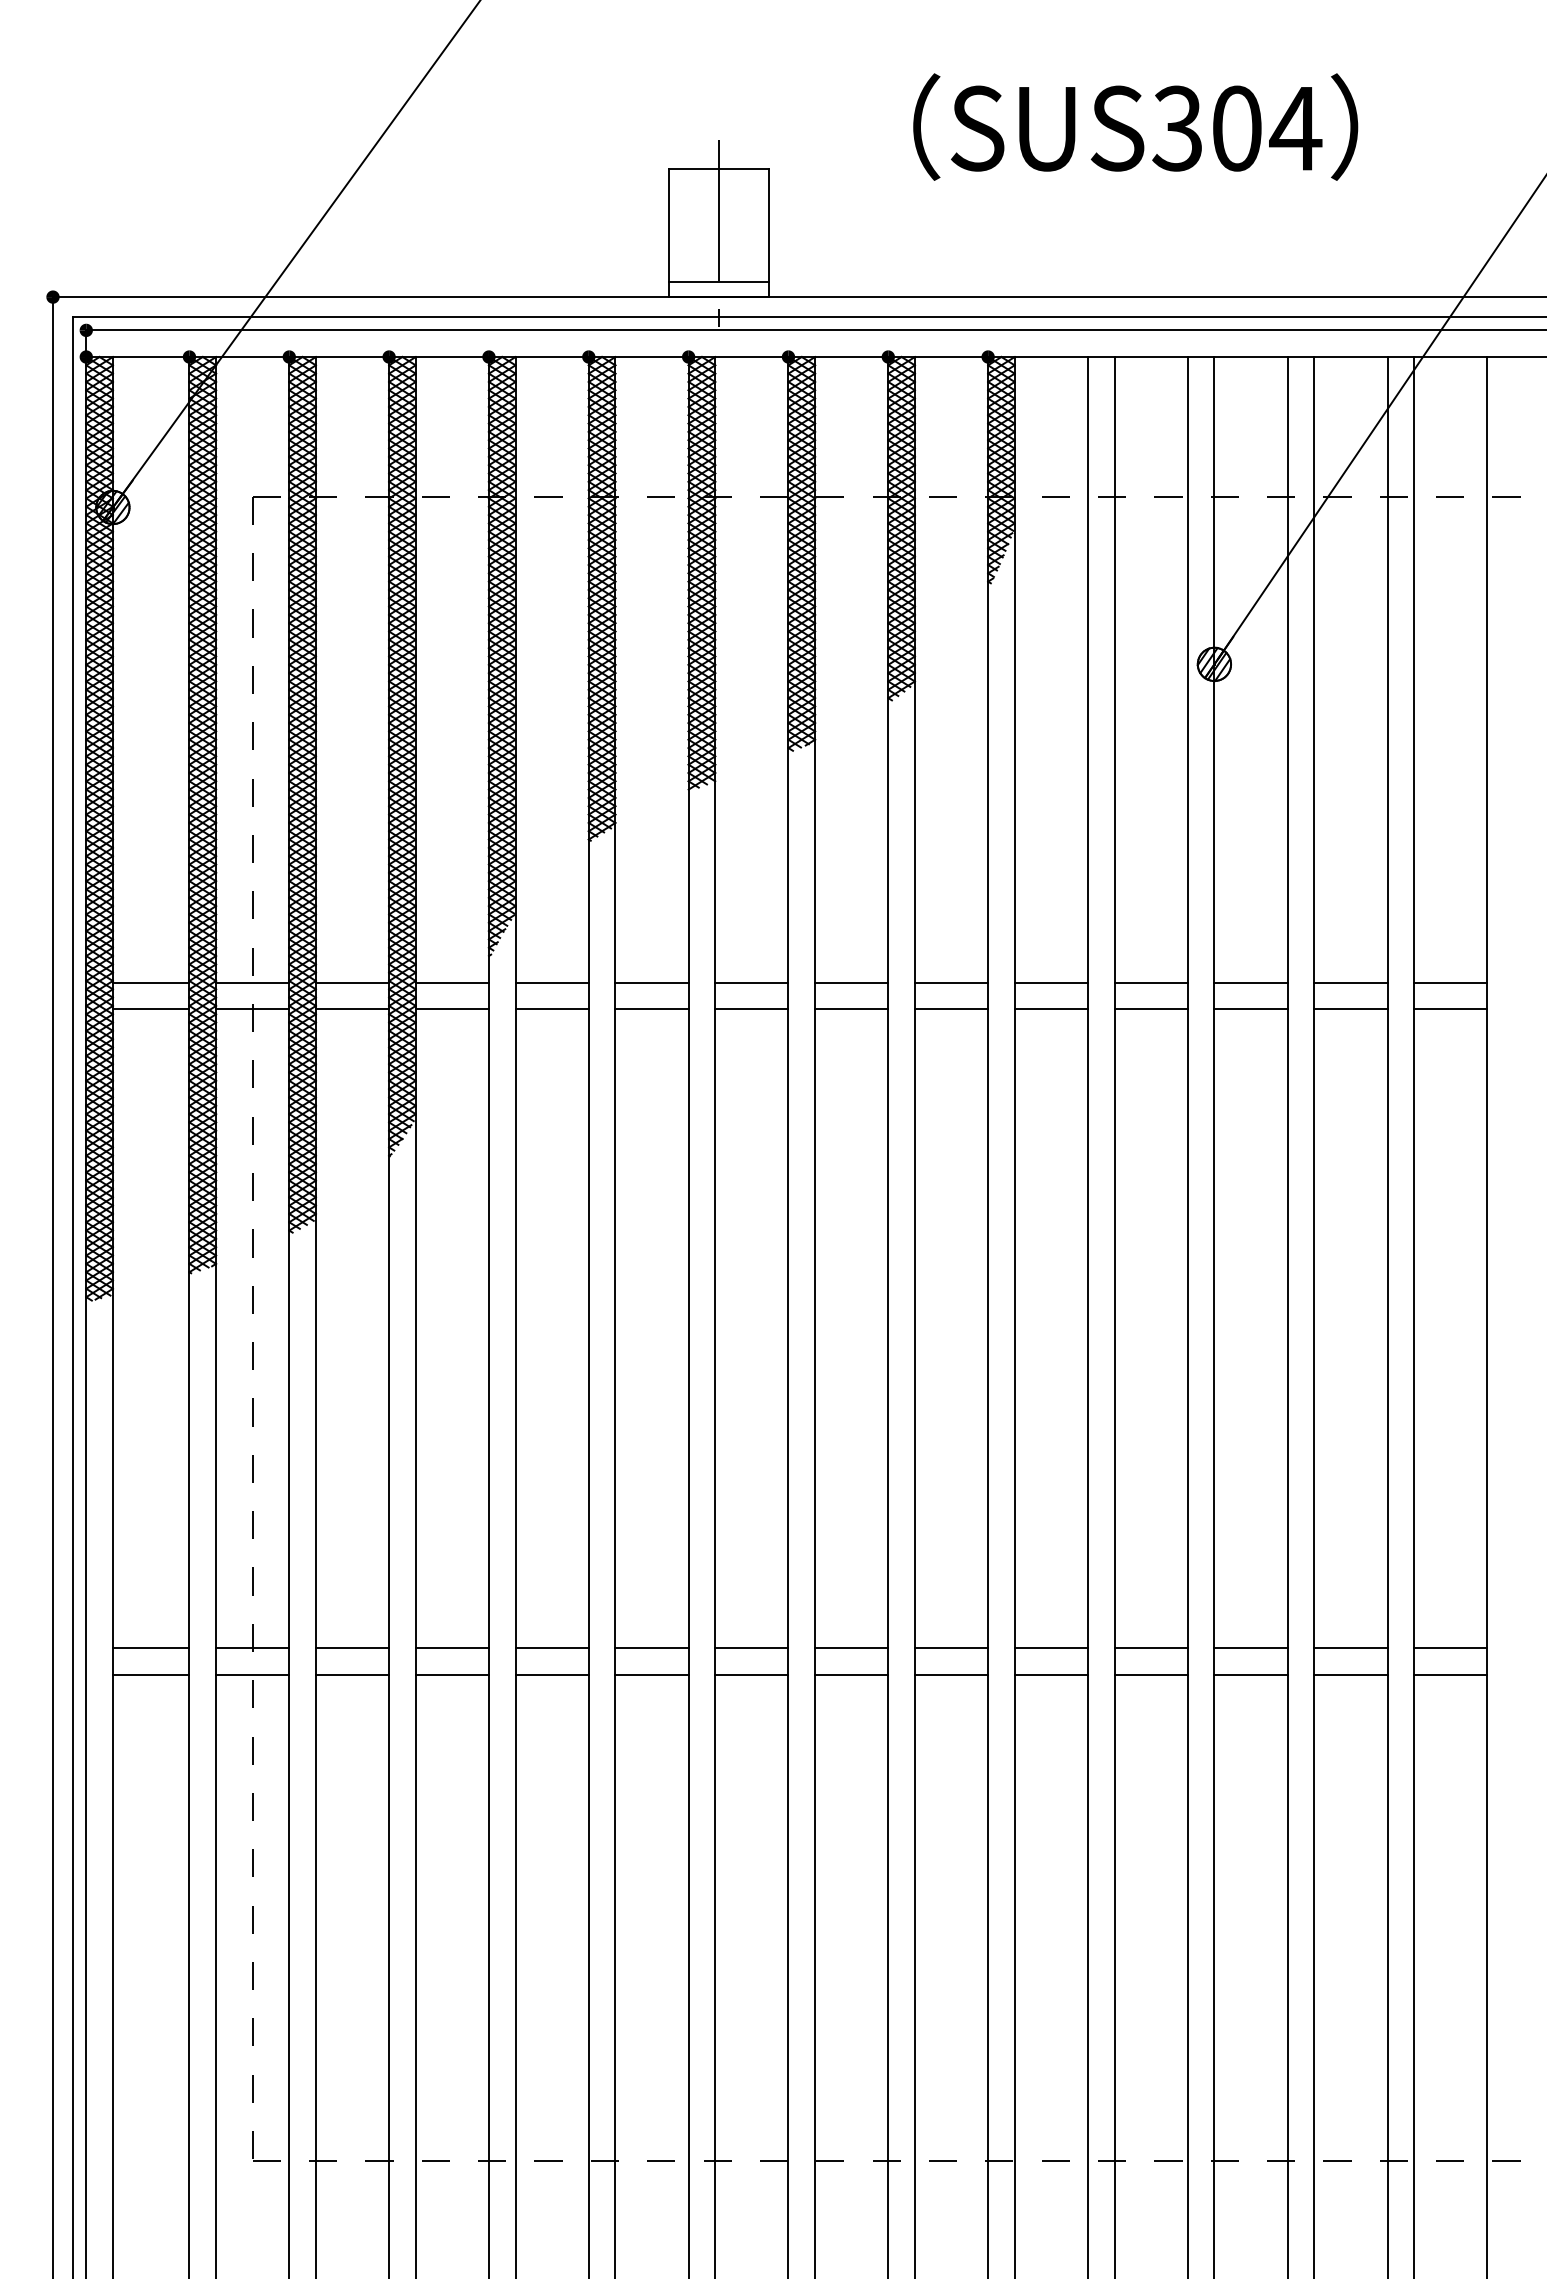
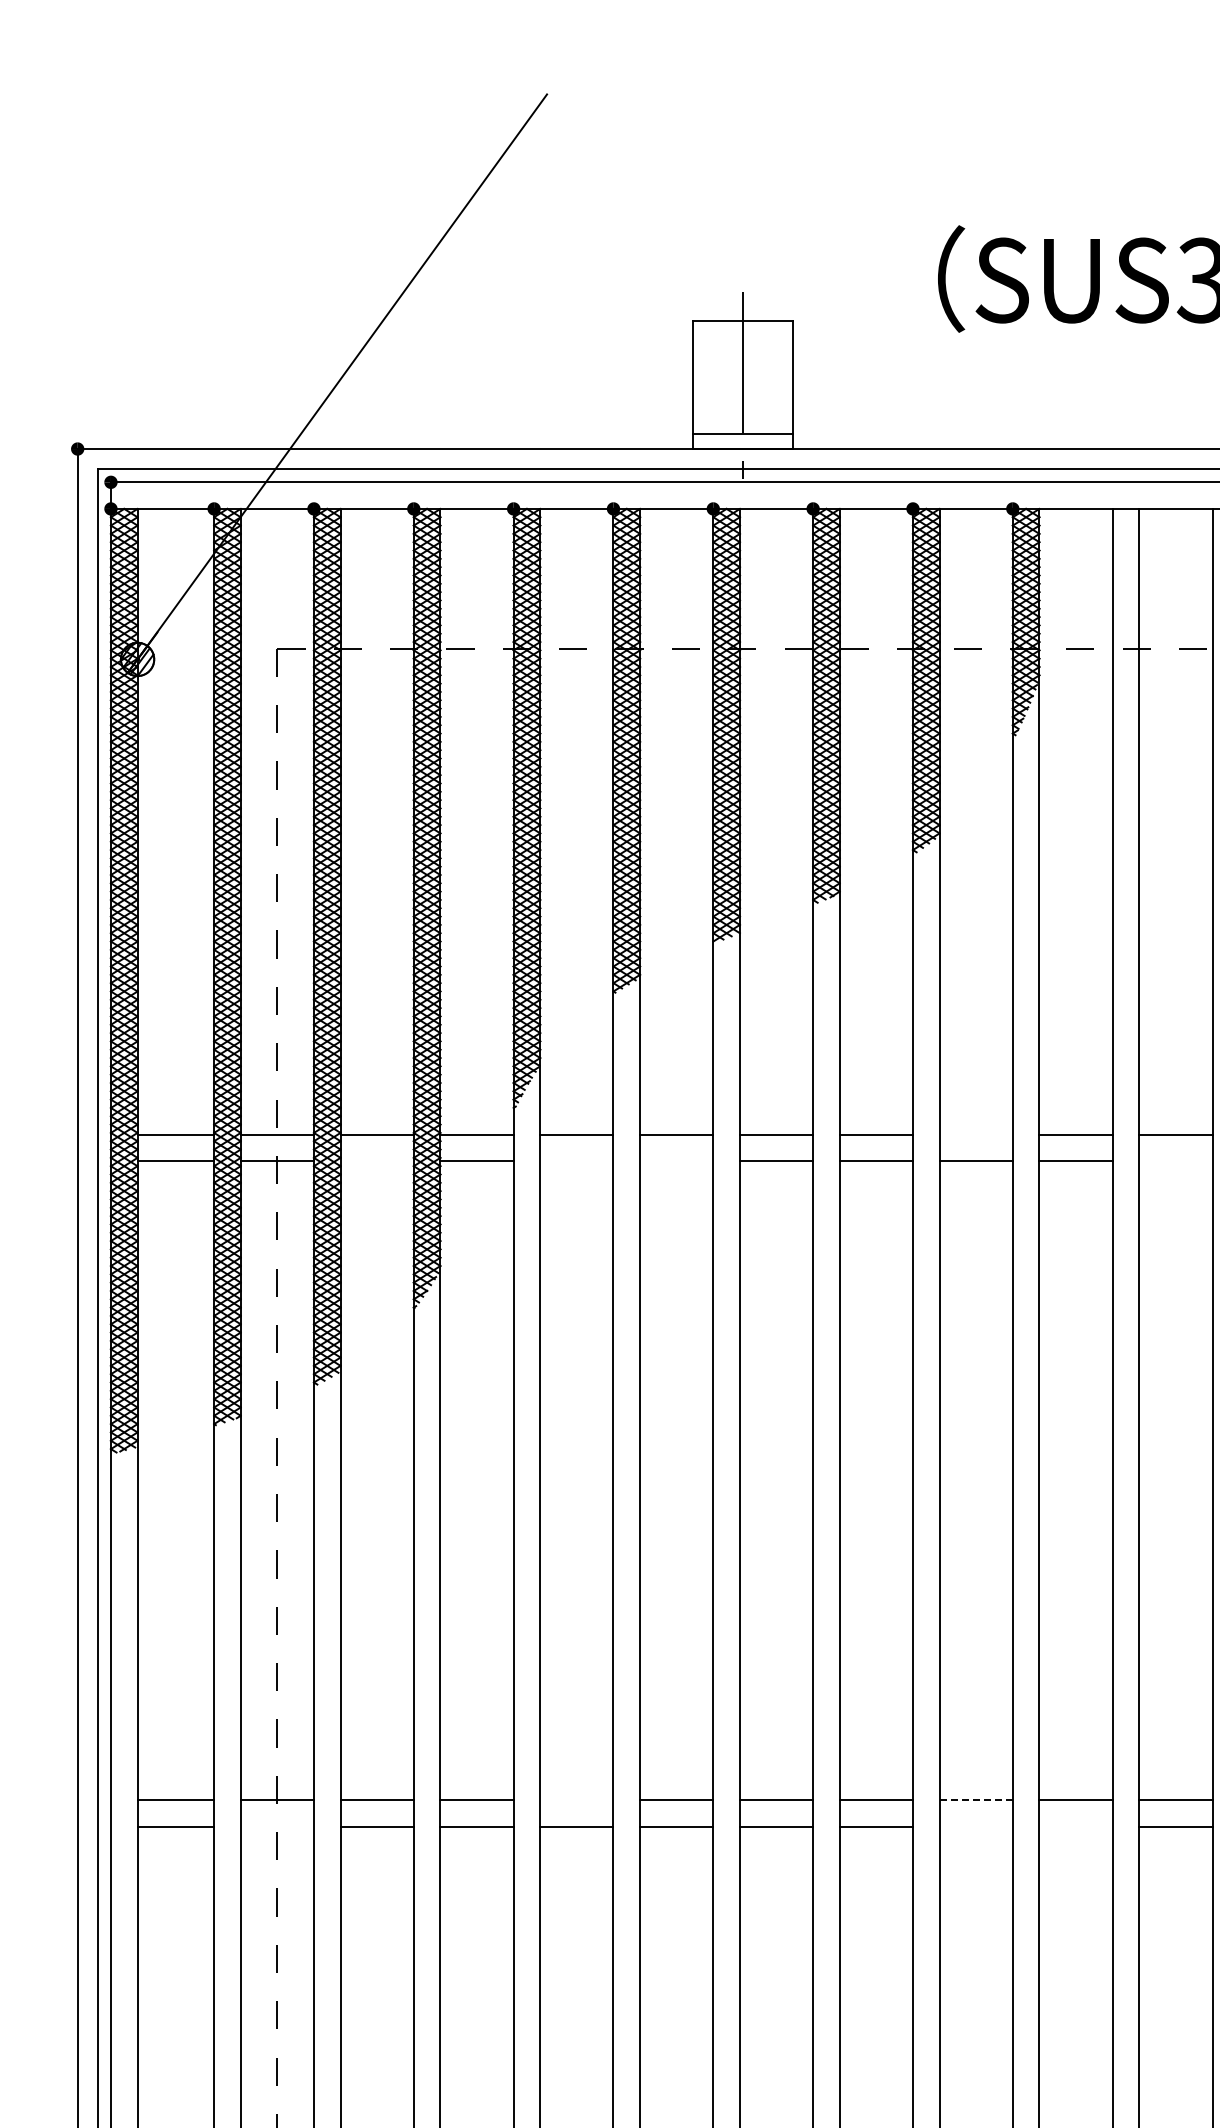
line: (951, 982) -> (976, 1134), removed
line: (352, 1009) -> (377, 1161), removed
line: (551, 1009) -> (576, 1161), removed
line: (651, 1009) -> (676, 1161), removed
line: (1150, 1009) -> (1175, 1161), removed
line: (551, 1648) -> (576, 1800), removed
line: (951, 1648) -> (976, 1800), solid -> dashed
line: (252, 1674) -> (277, 1826), removed
line: (951, 1674) -> (976, 1826), removed
line: (1050, 1674) -> (1075, 1826), removed

